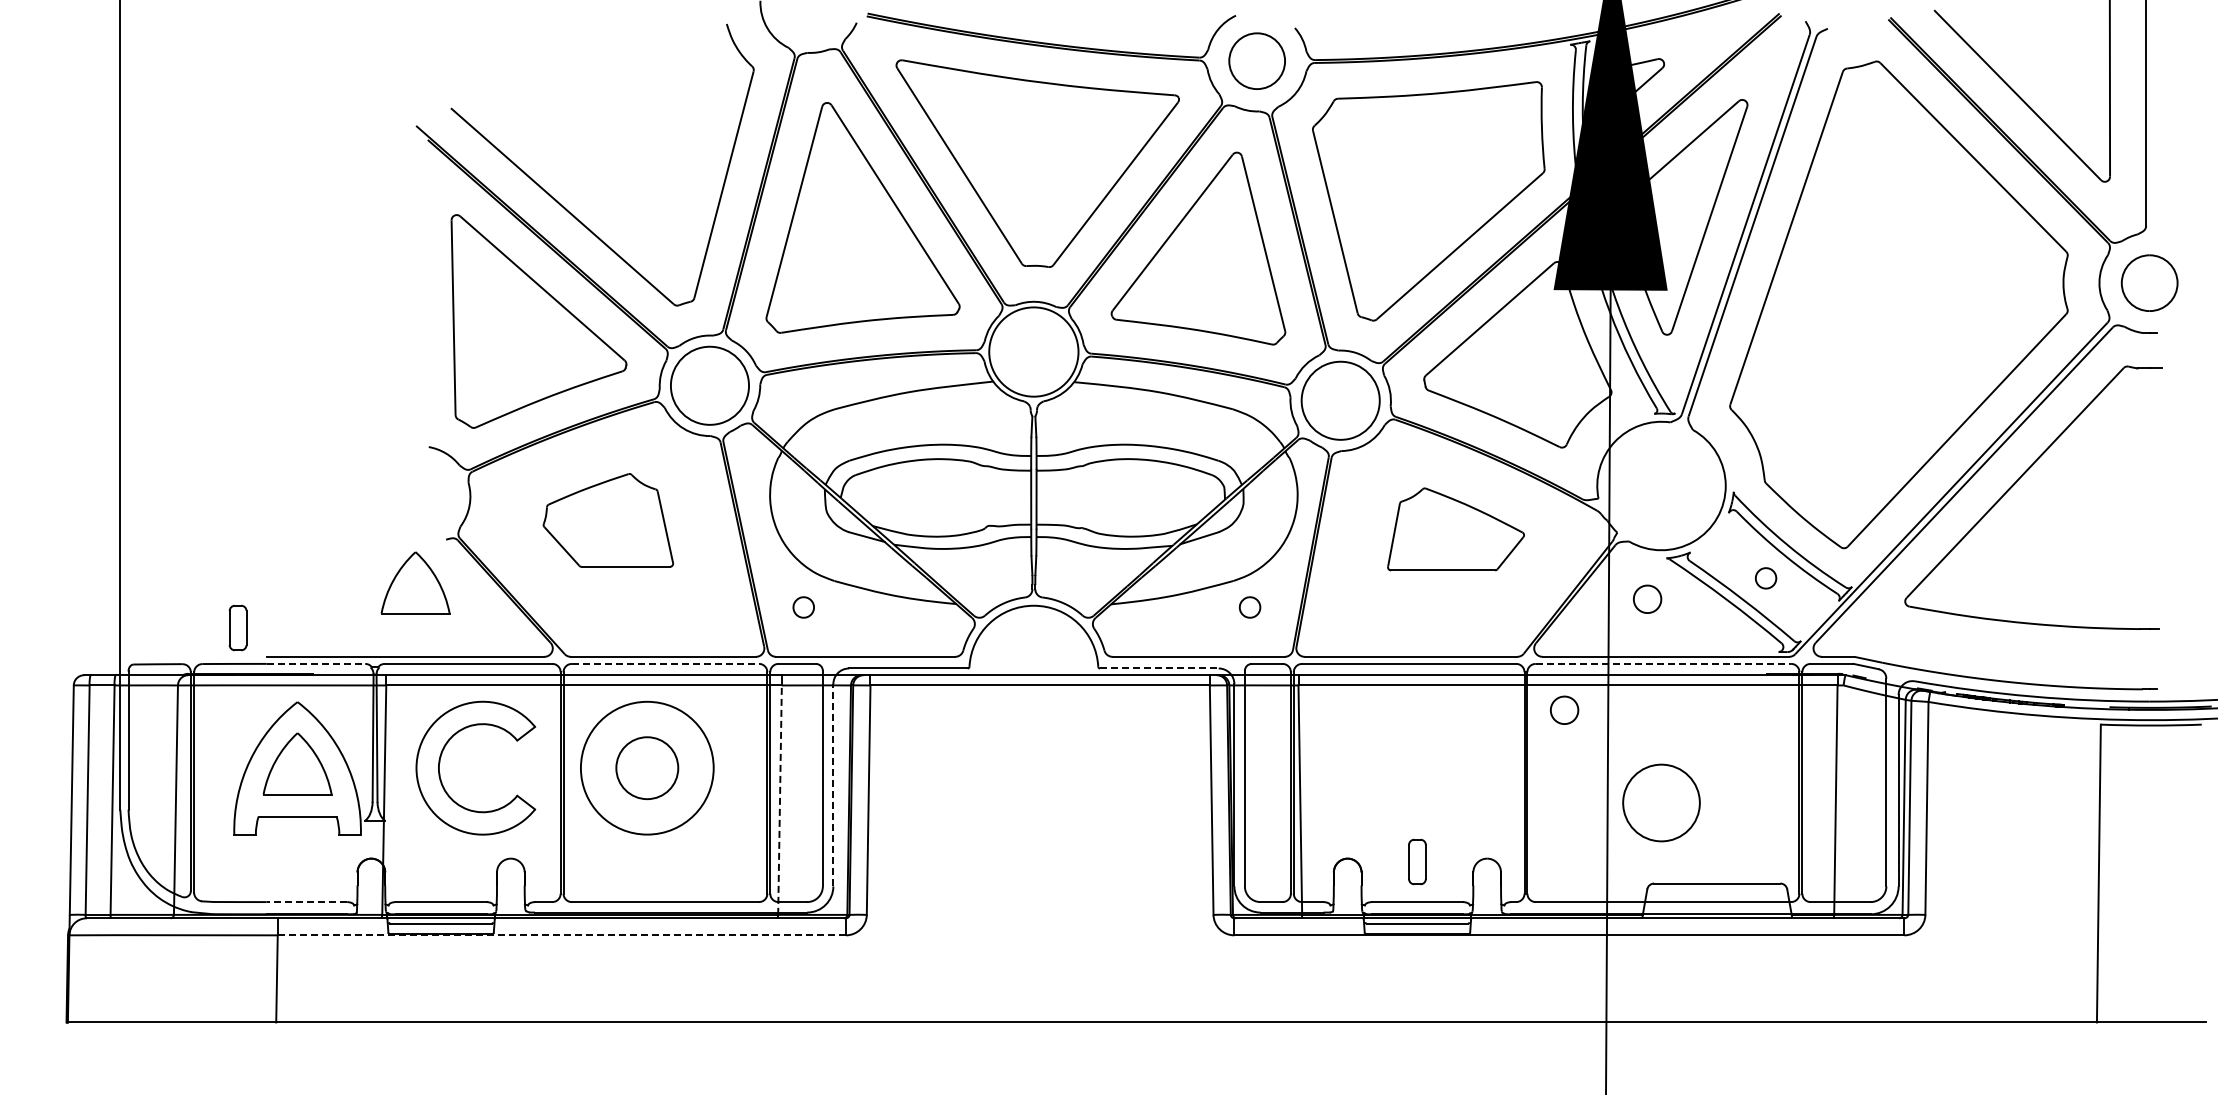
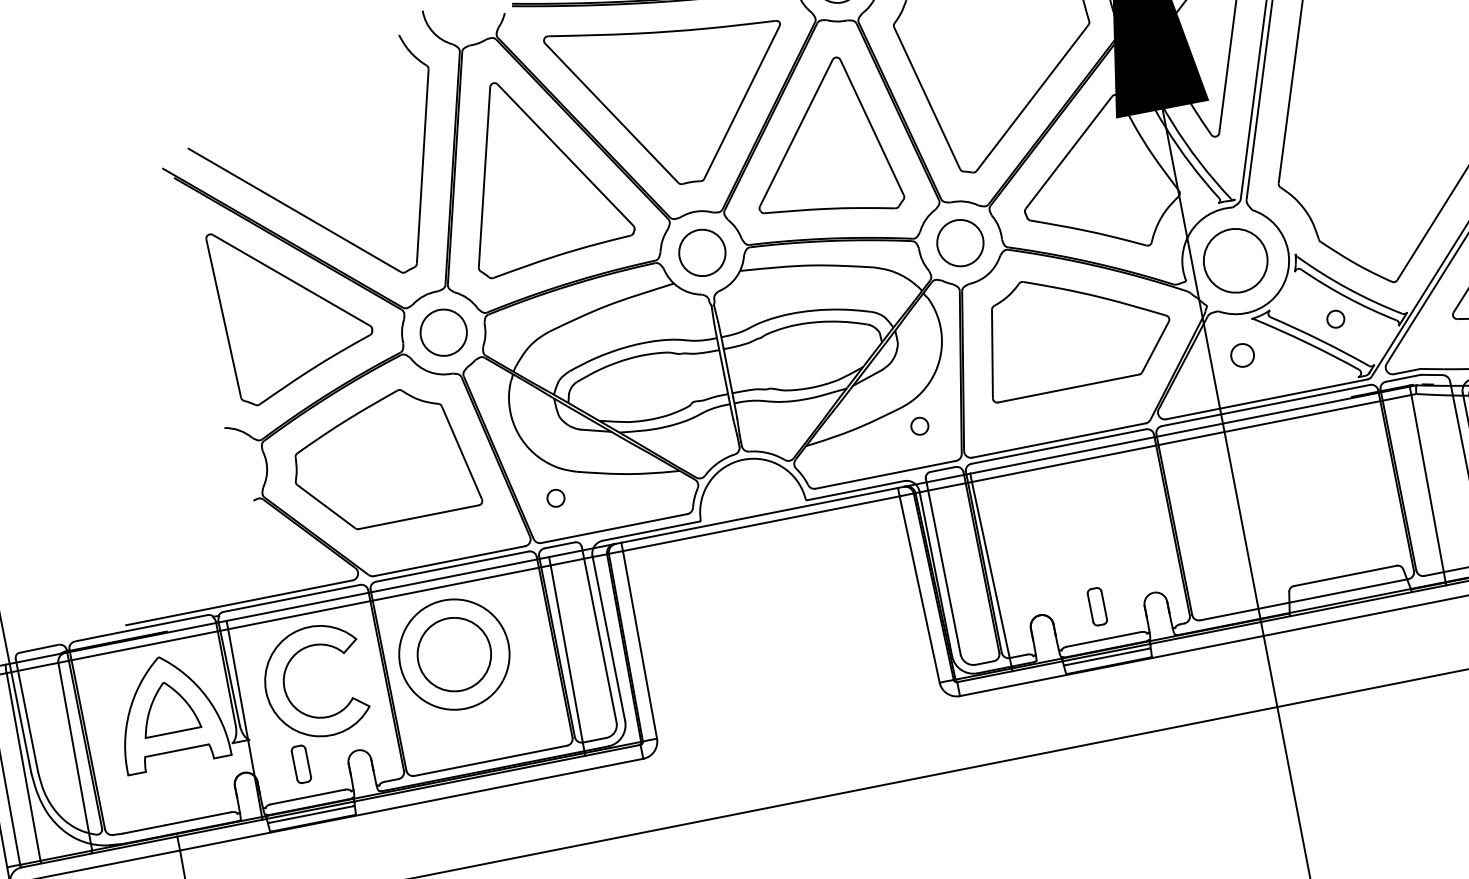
circle: (1033, 351) -> (701, 252), size x0.62
circle: (709, 385) -> (443, 332), size x0.71
circle: (1340, 400) -> (960, 242), size x0.71
part: (608, 520) -> (382, 458), size x1.67
part: (1455, 529) -> (1074, 329), size x1.67
part: (415, 582) -> (235, 540), removed
part: (237, 627) -> (300, 764), moved
line: (316, 663) -> (167, 622), dashed -> solid
line: (665, 663) -> (452, 566), dashed -> solid
line: (1663, 663) -> (1265, 405), dashed -> solid
line: (1159, 668) -> (855, 490), dashed -> solid
part: (1564, 709) -> (1192, 458), removed
circle: (647, 767) -> (454, 654), size x1.43
line: (833, 784) -> (608, 637), dashed -> solid
line: (780, 800) -> (568, 659), dashed -> solid
circle: (1661, 802) -> (1235, 260), moved
line: (306, 902) -> (198, 819), dashed -> solid
line: (561, 935) -> (411, 804), dashed -> solid

